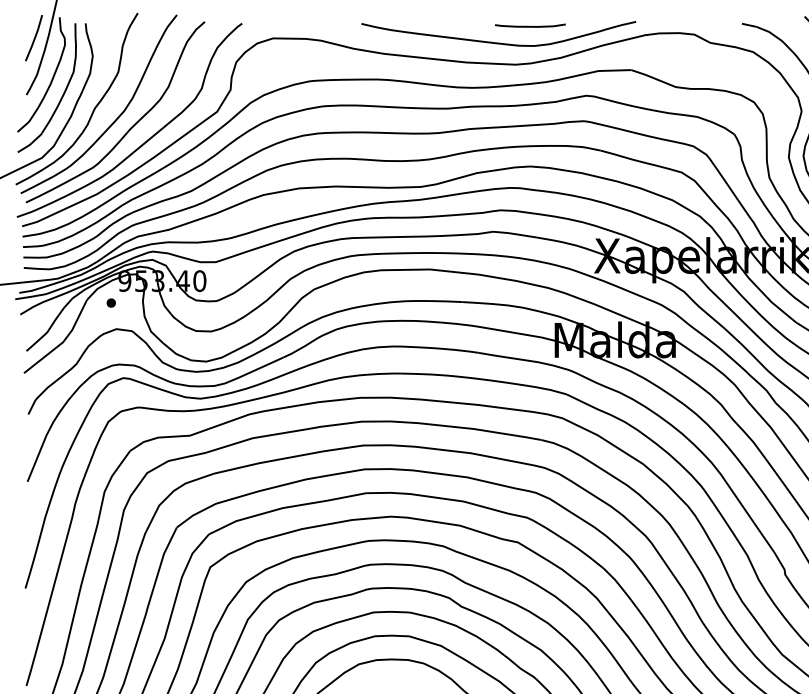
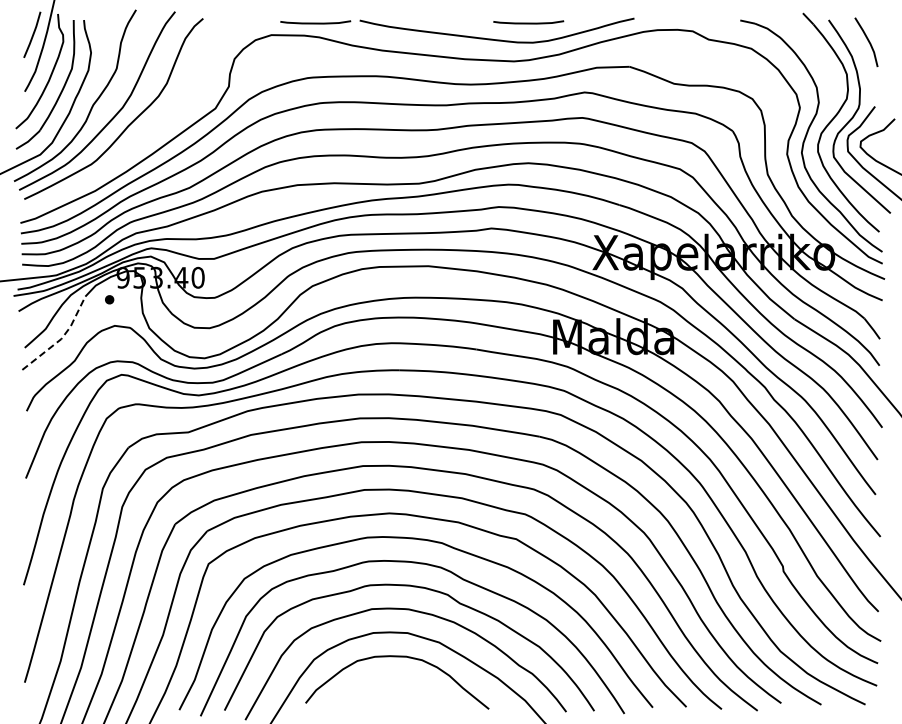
curve: (317, 25) -> (315, 22), added
curve: (148, 138) -> (146, 135), removed
line: (63, 342) -> (61, 339), solid -> dashed

